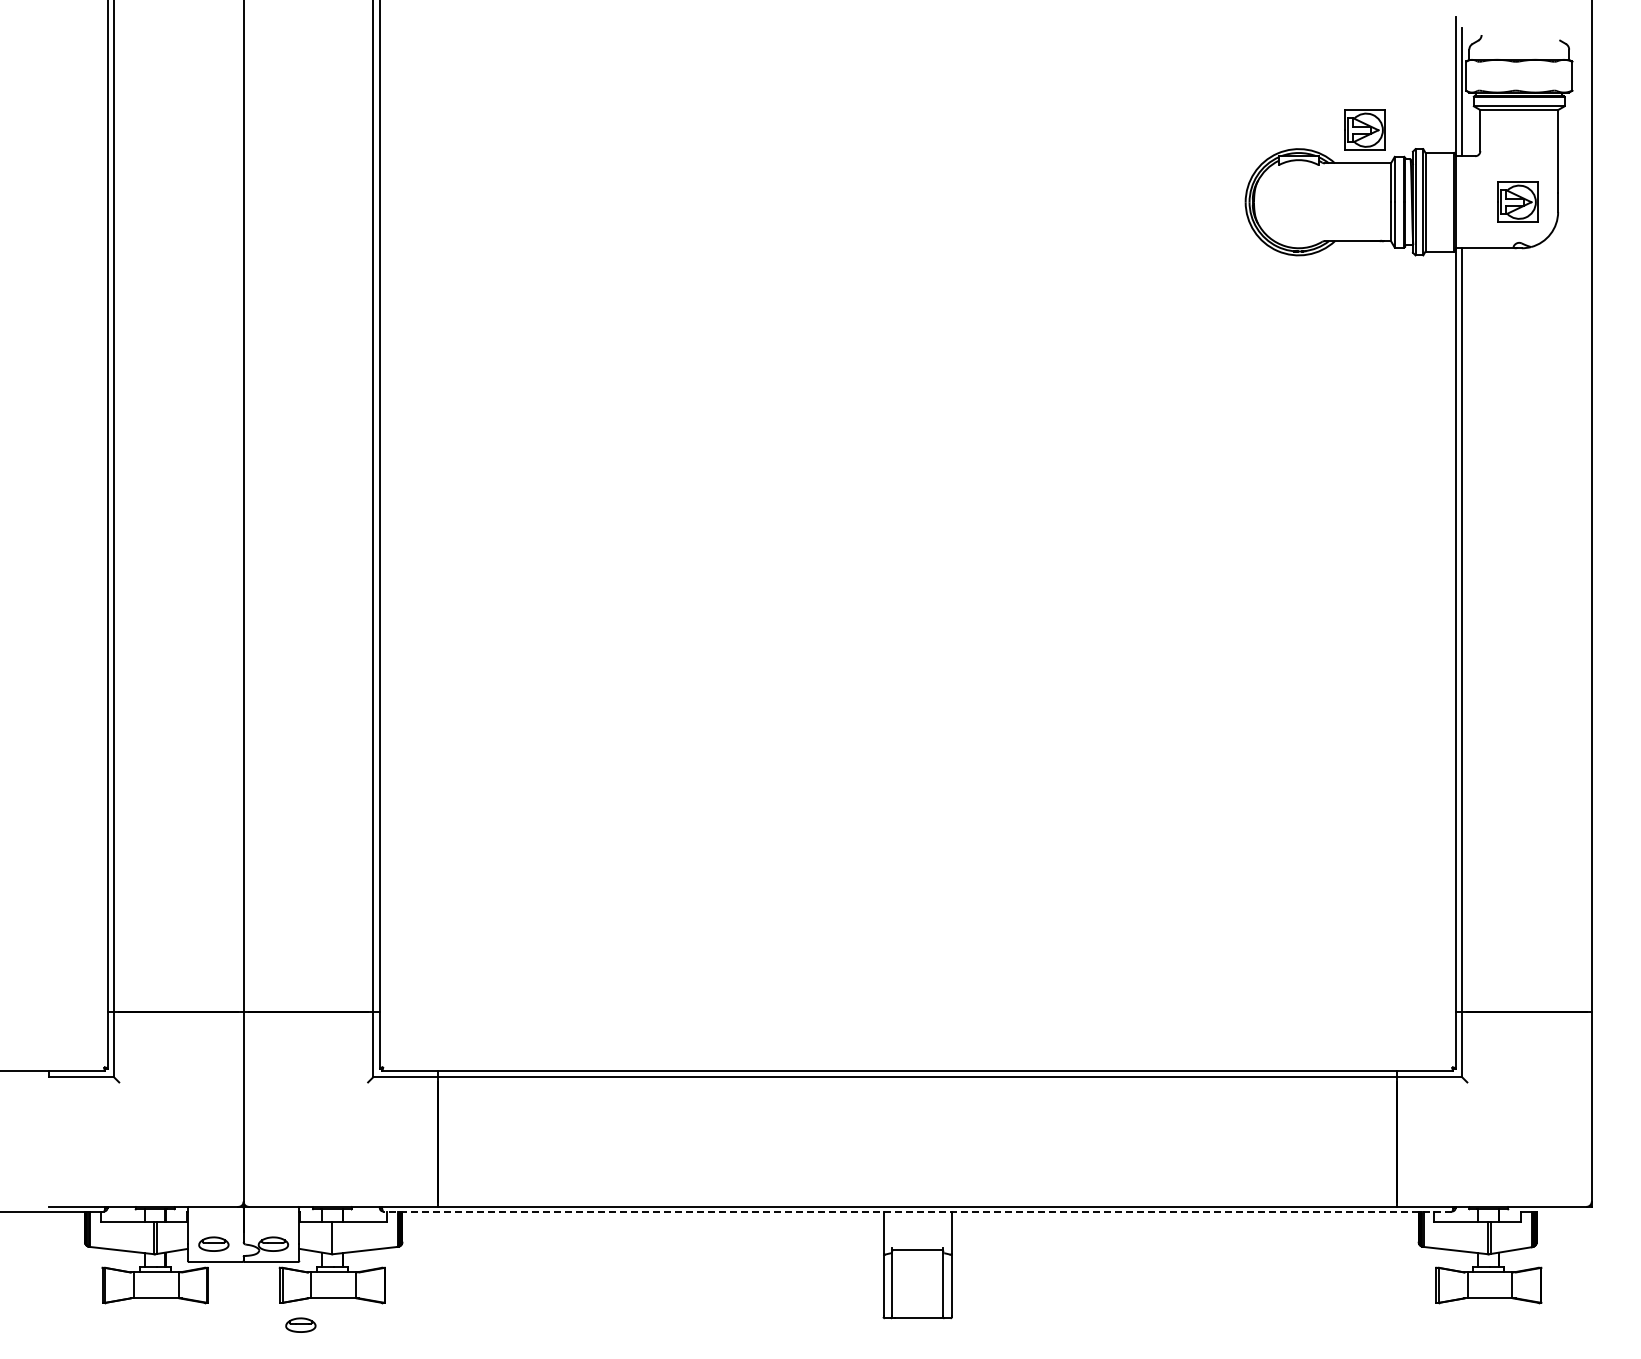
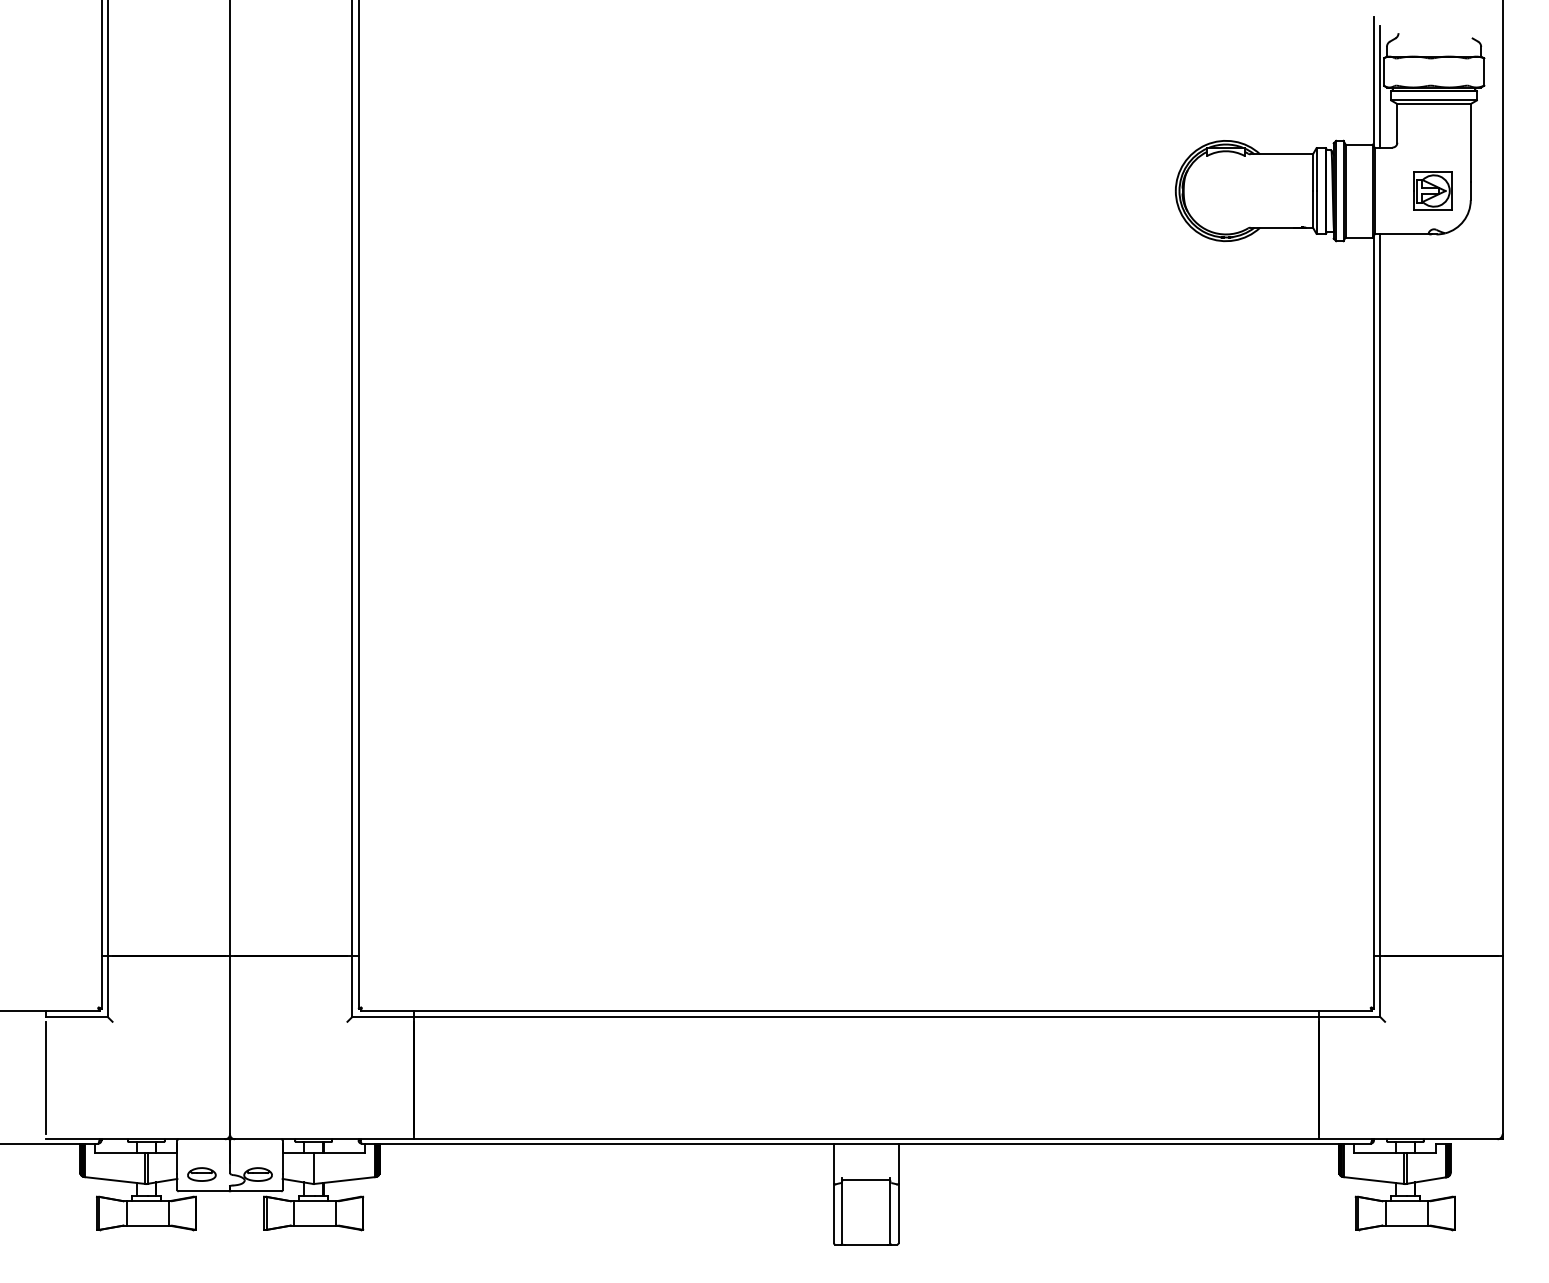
part: (1364, 129) -> (1287, 122), removed
line: (49, 1141) -> (46, 1077), added
line: (917, 1211) -> (866, 1143), dashed -> solid
part: (300, 1324) -> (283, 1250), removed

